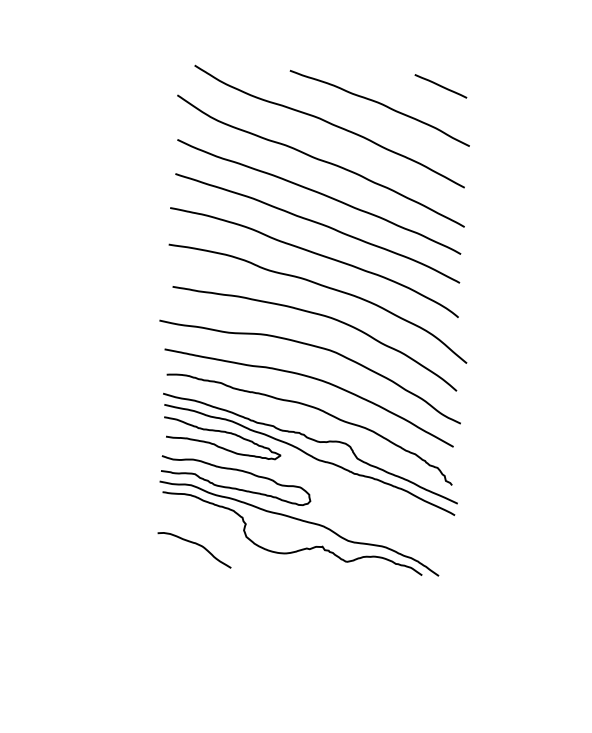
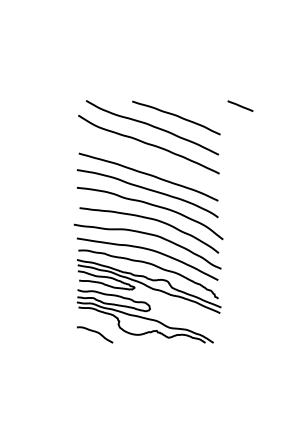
line: (440, 84) -> (240, 105), moved
curve: (318, 193) -> (148, 160), removed

